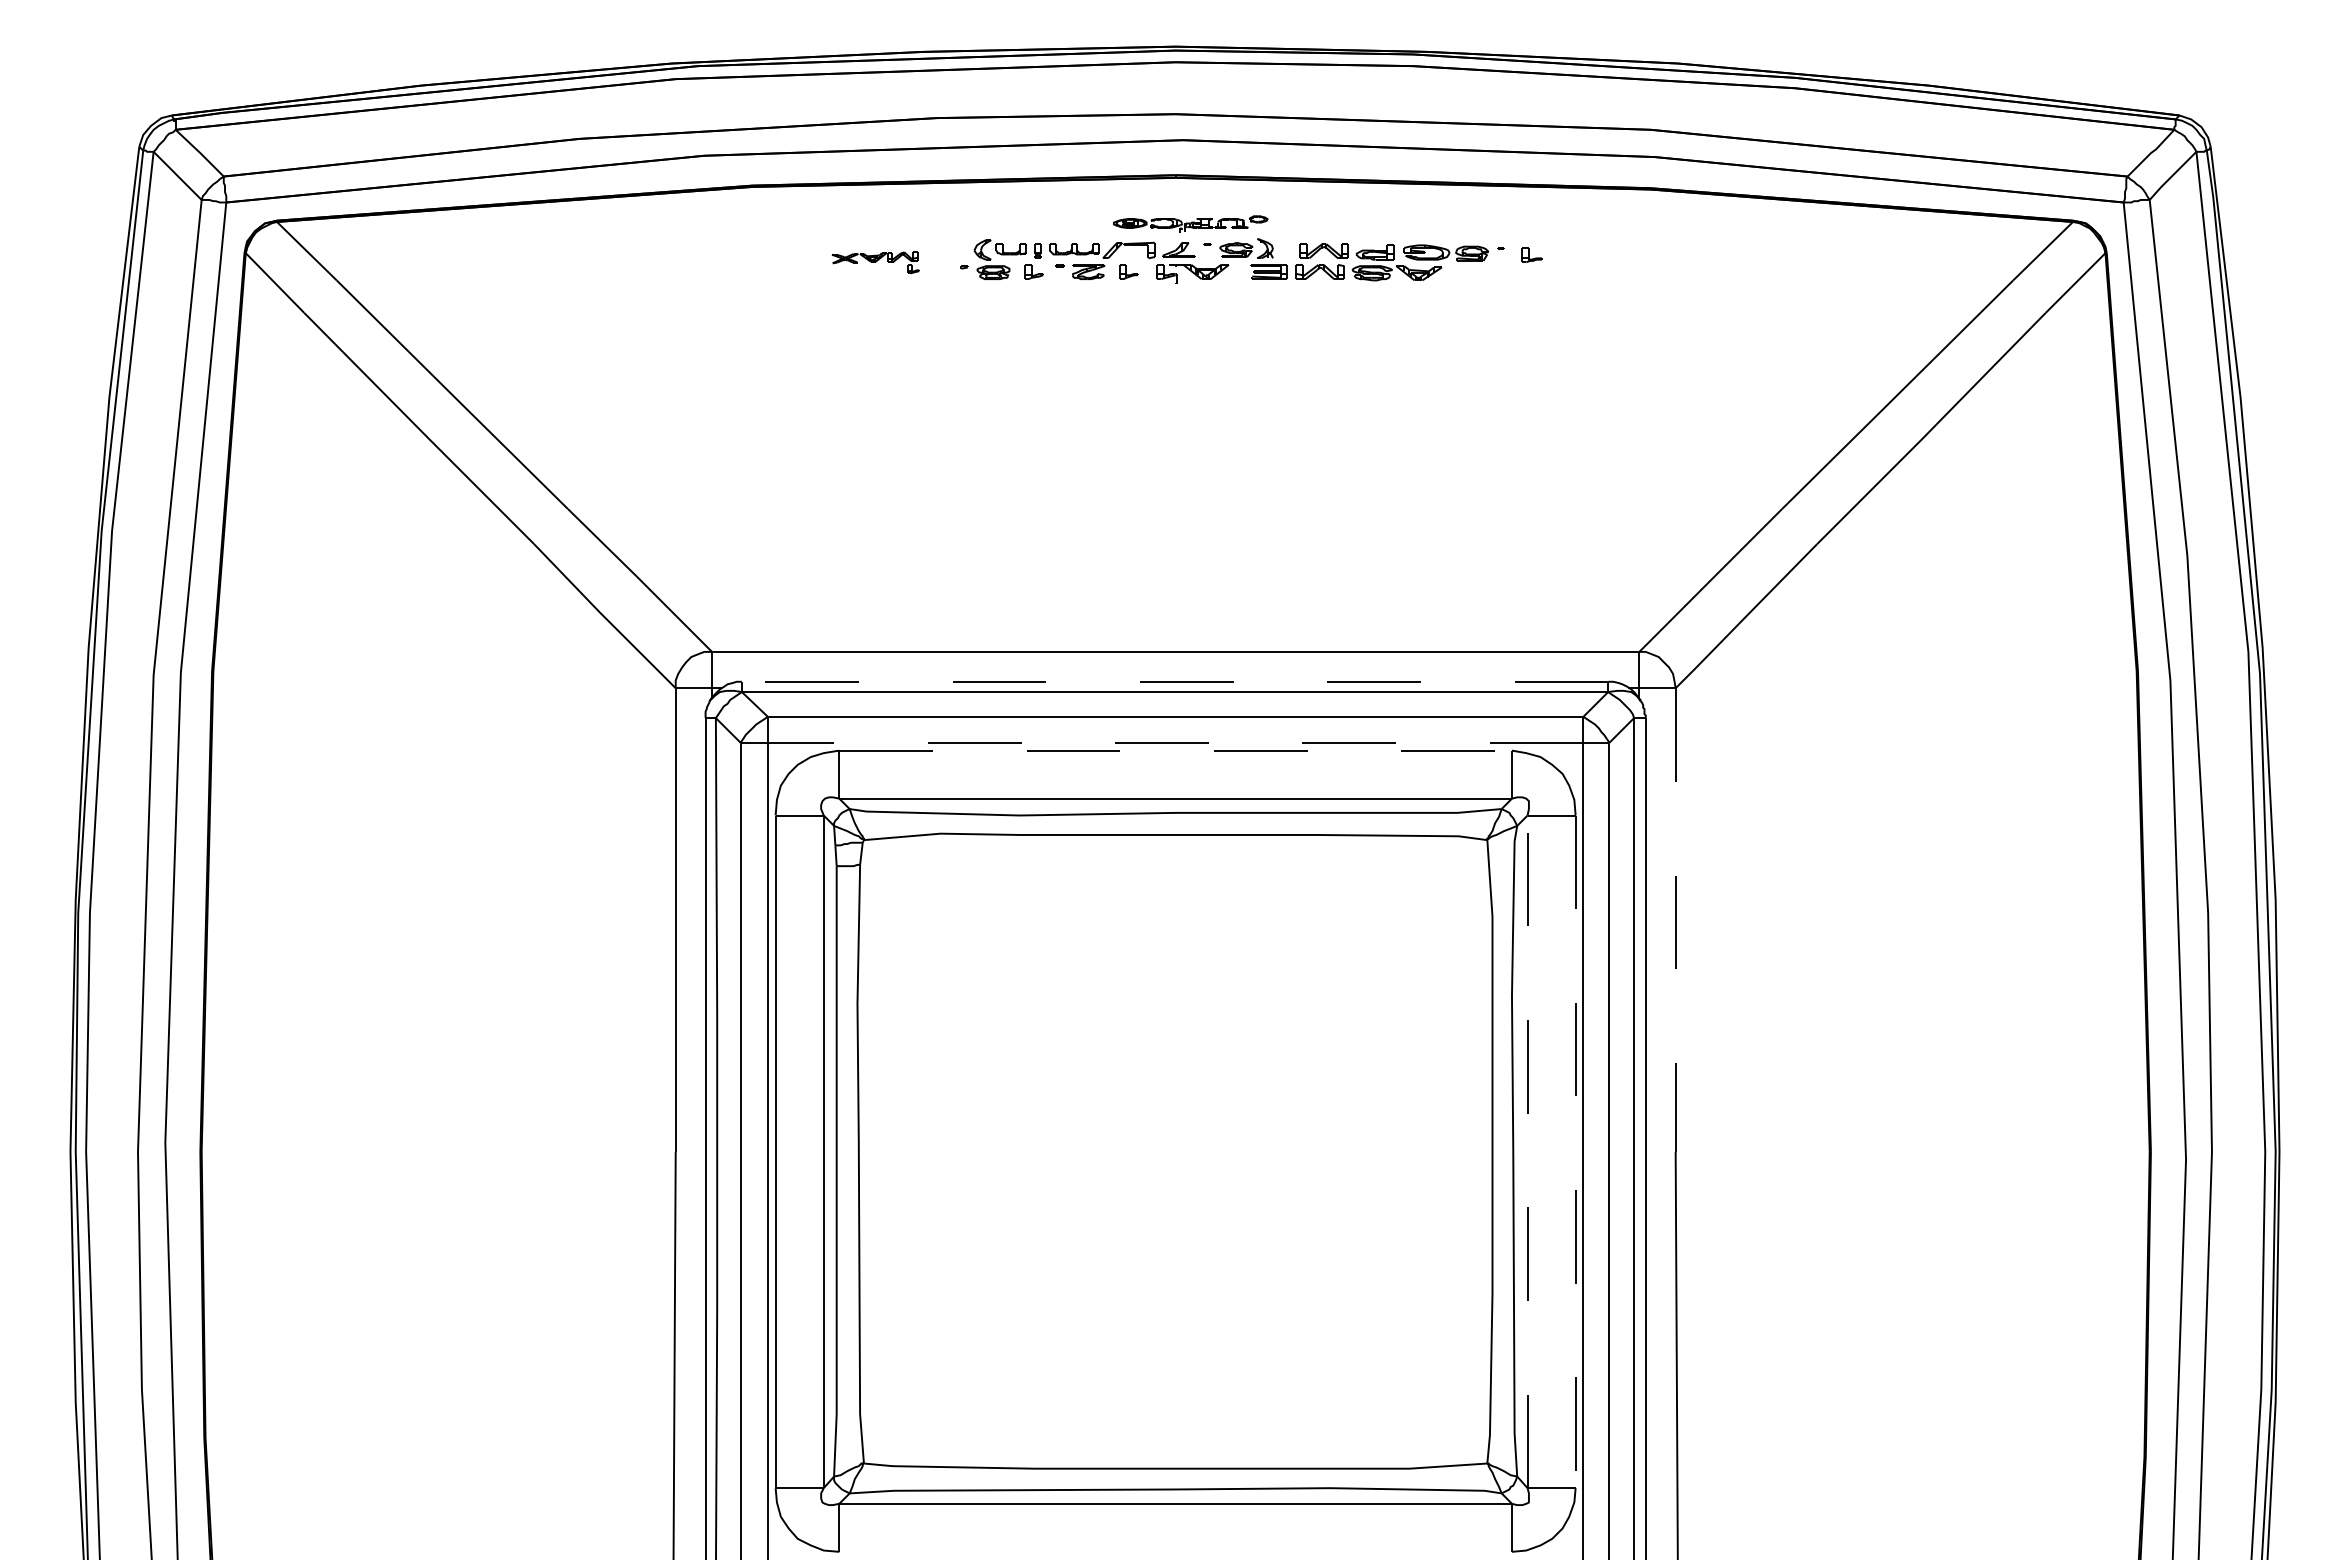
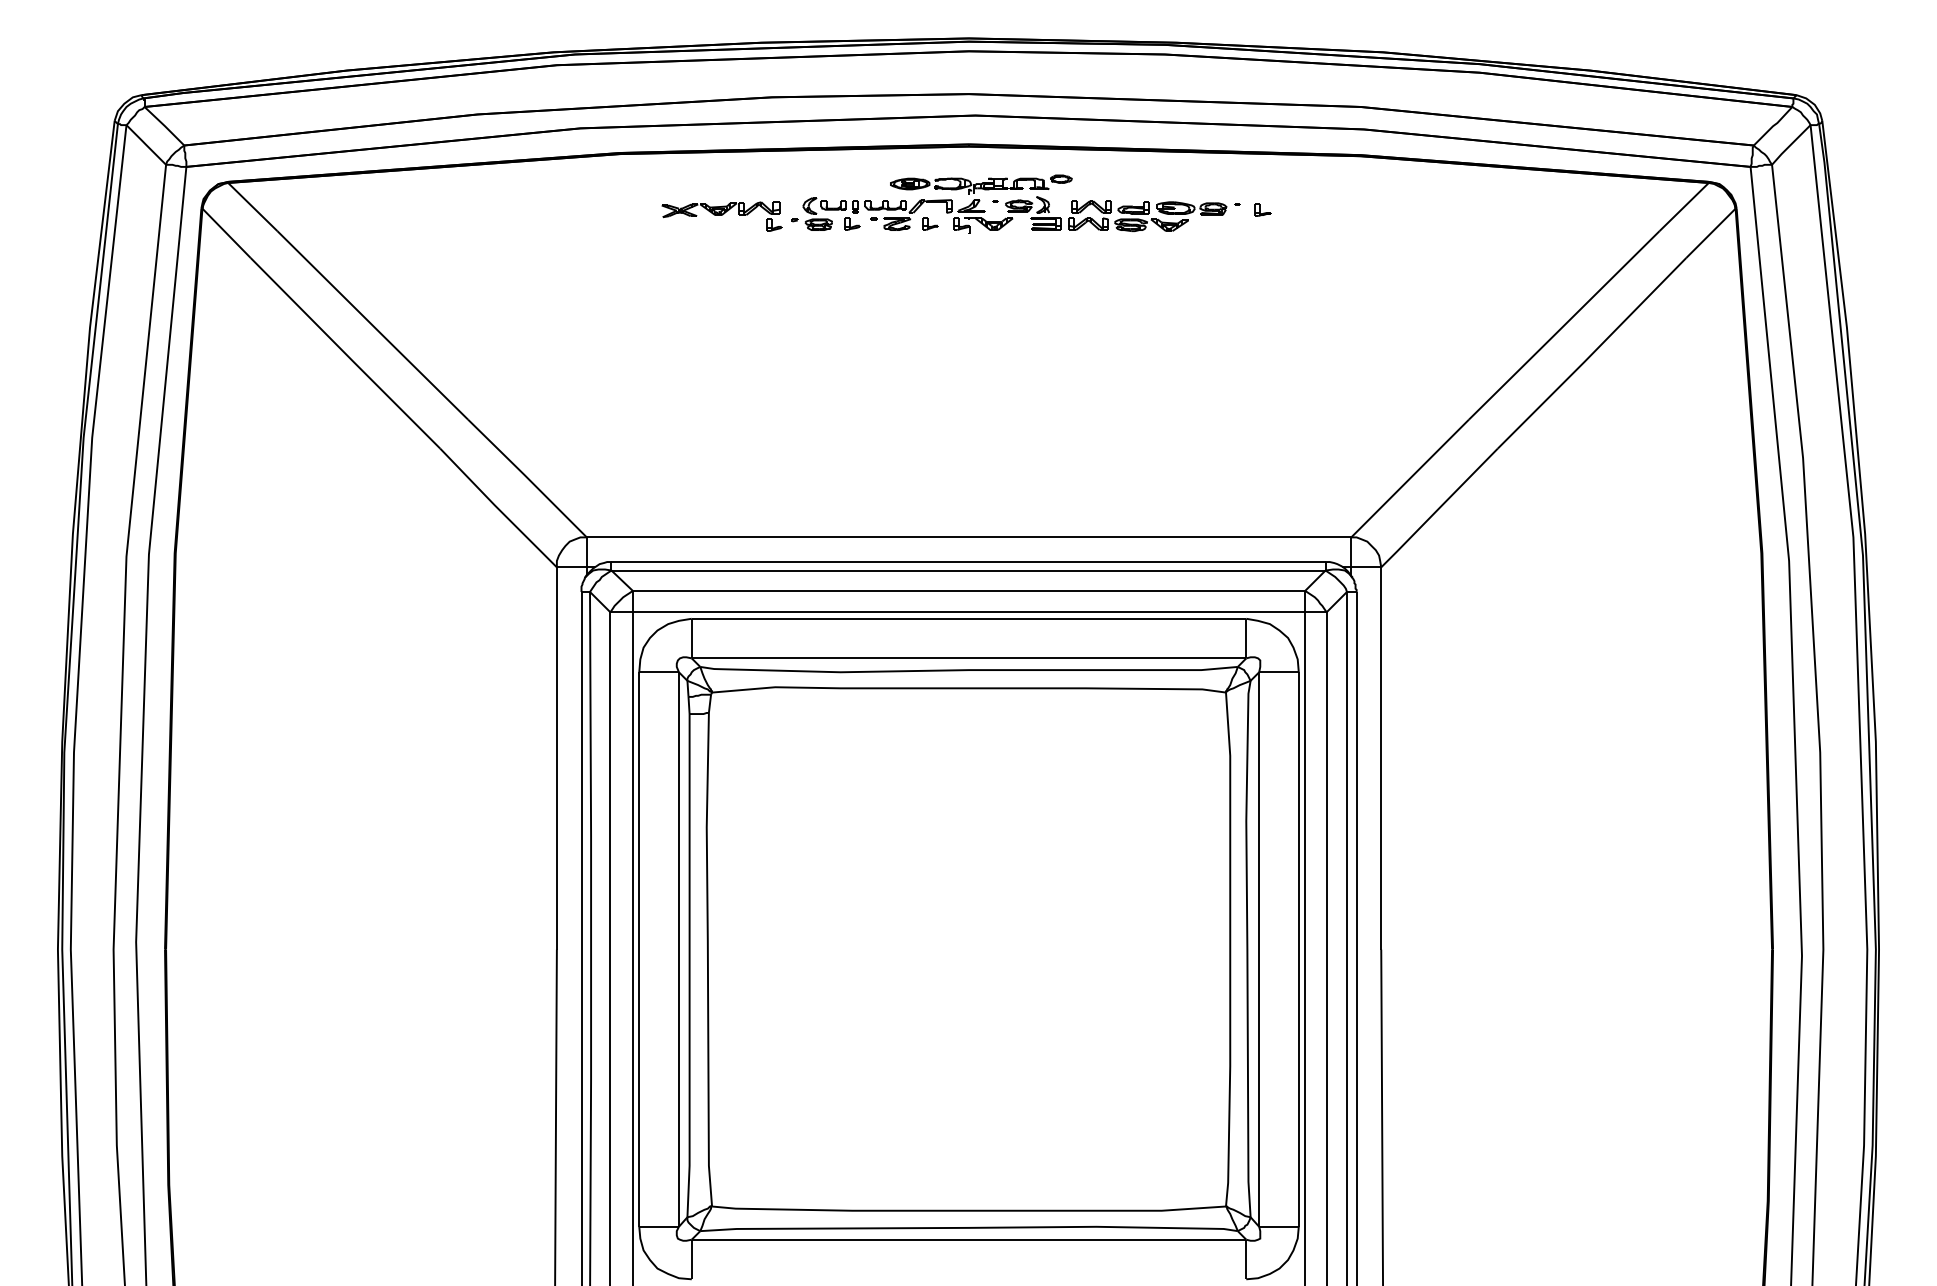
part: (1190, 223) -> (981, 184), size x1.43
part: (875, 262) -> (721, 216), size x1.67
line: (1174, 681) -> (968, 561), dashed -> solid
line: (1175, 742) -> (968, 612), dashed -> solid
line: (1176, 750) -> (969, 618), dashed -> solid
line: (1675, 919) -> (1381, 758), dashed -> solid
line: (1527, 1151) -> (1259, 949), dashed -> solid
line: (1575, 1152) -> (1298, 950), dashed -> solid

